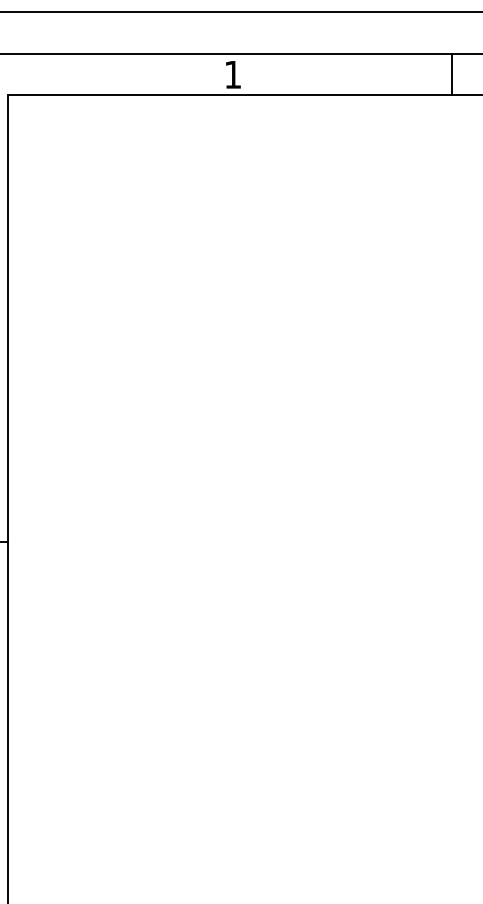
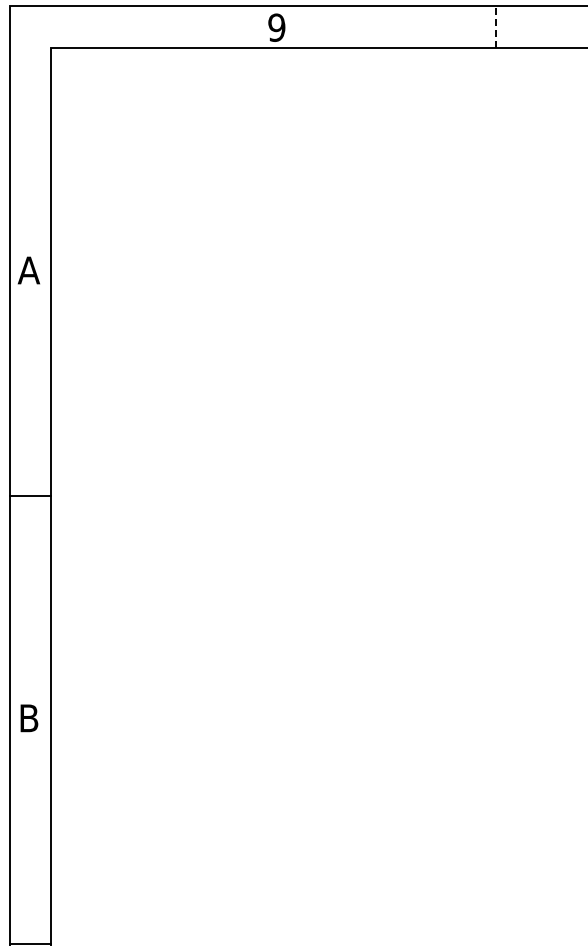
text: (232, 74) -> (276, 27), 1 -> 9
line: (451, 74) -> (495, 27), solid -> dashed

